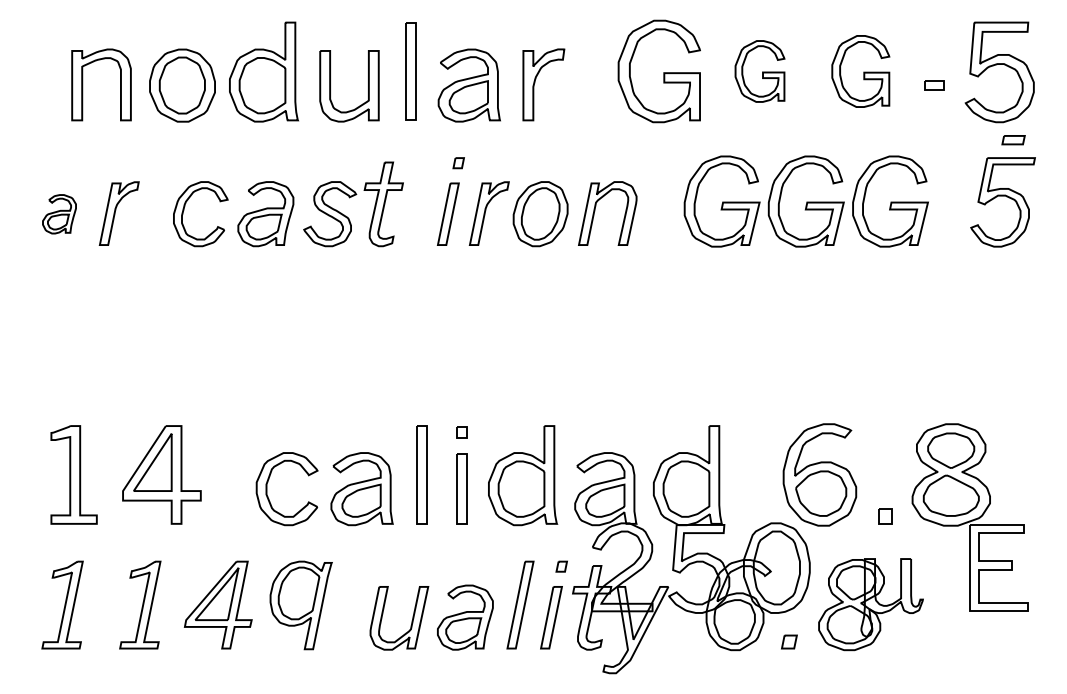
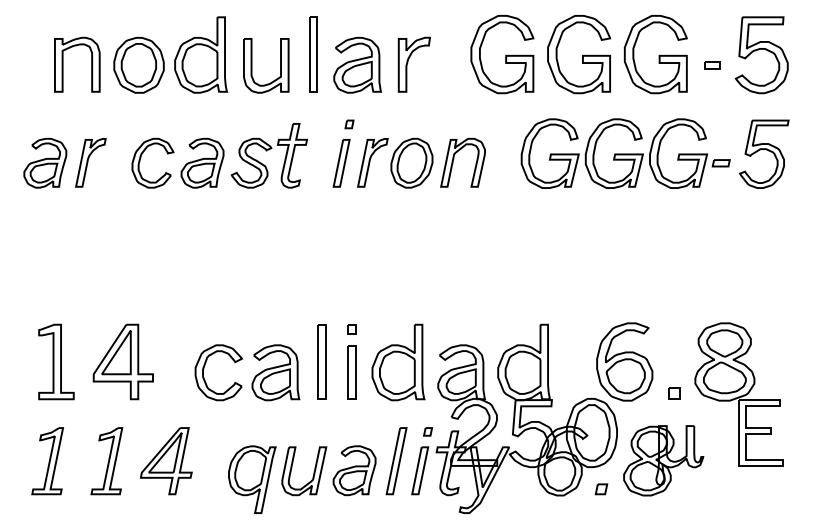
part: (759, 71) -> (578, 54), size x1.67
part: (860, 71) -> (655, 54), size x1.43
part: (1013, 140) -> (721, 163), moved
part: (59, 214) -> (45, 163), size x1.67
part: (300, 605) -> (251, 479), moved

